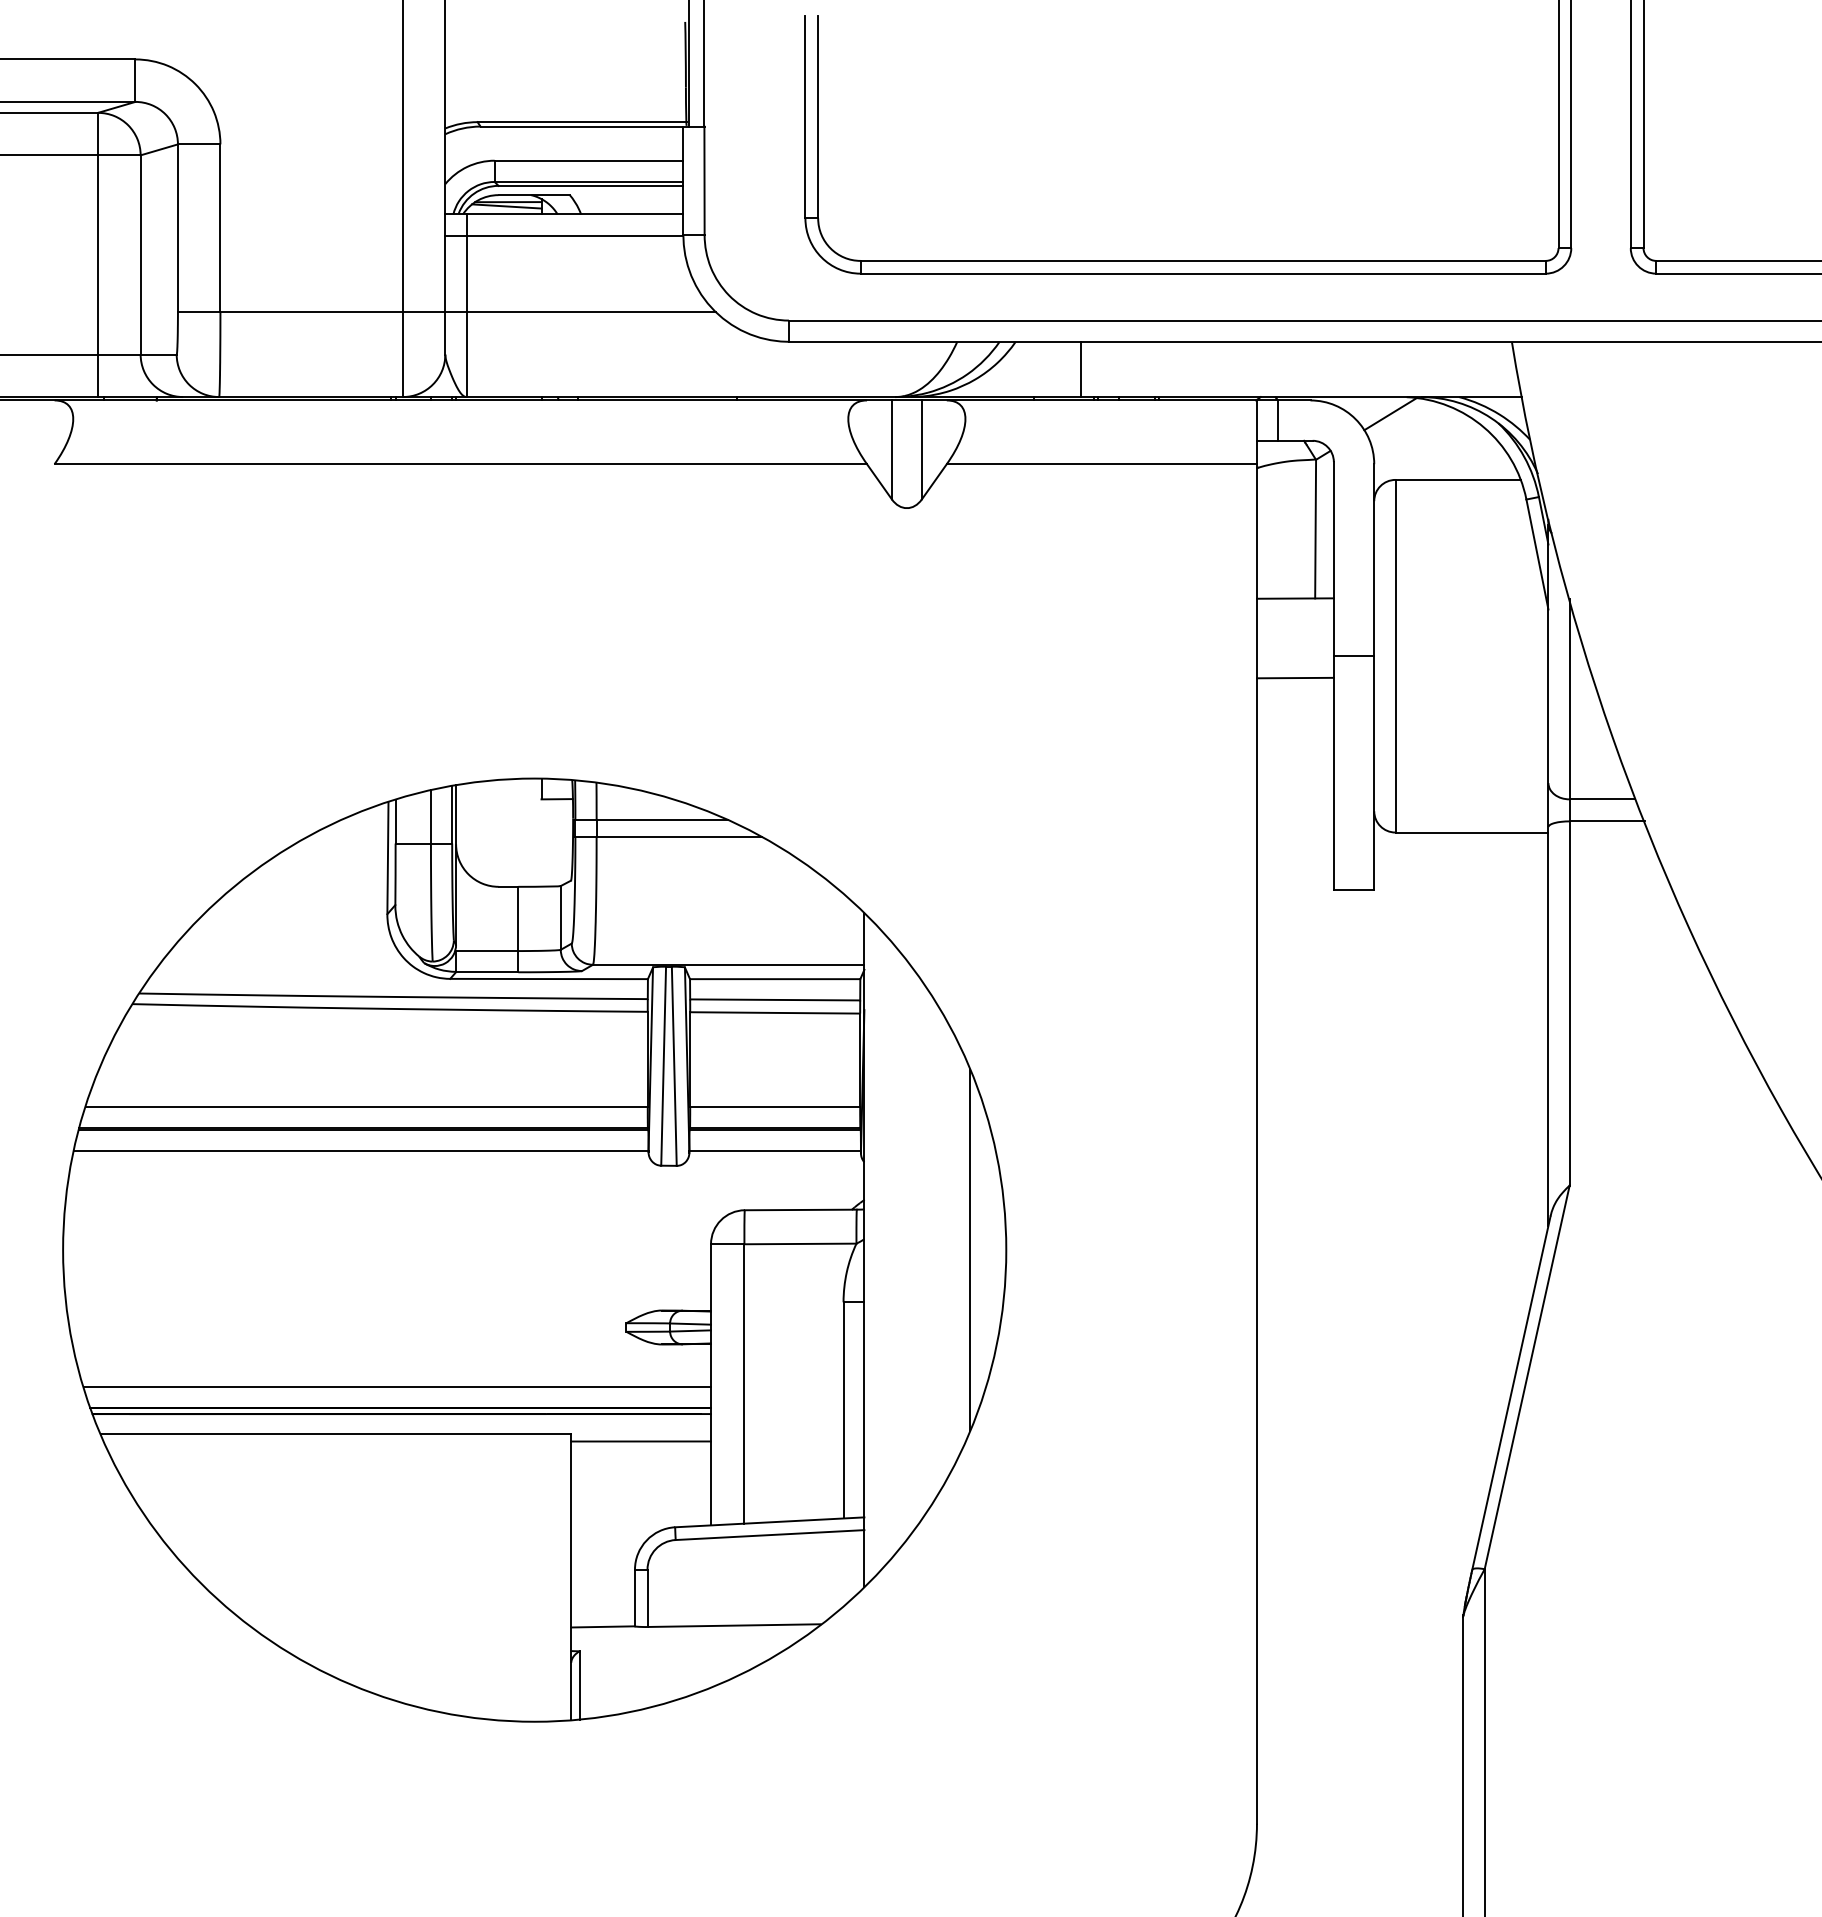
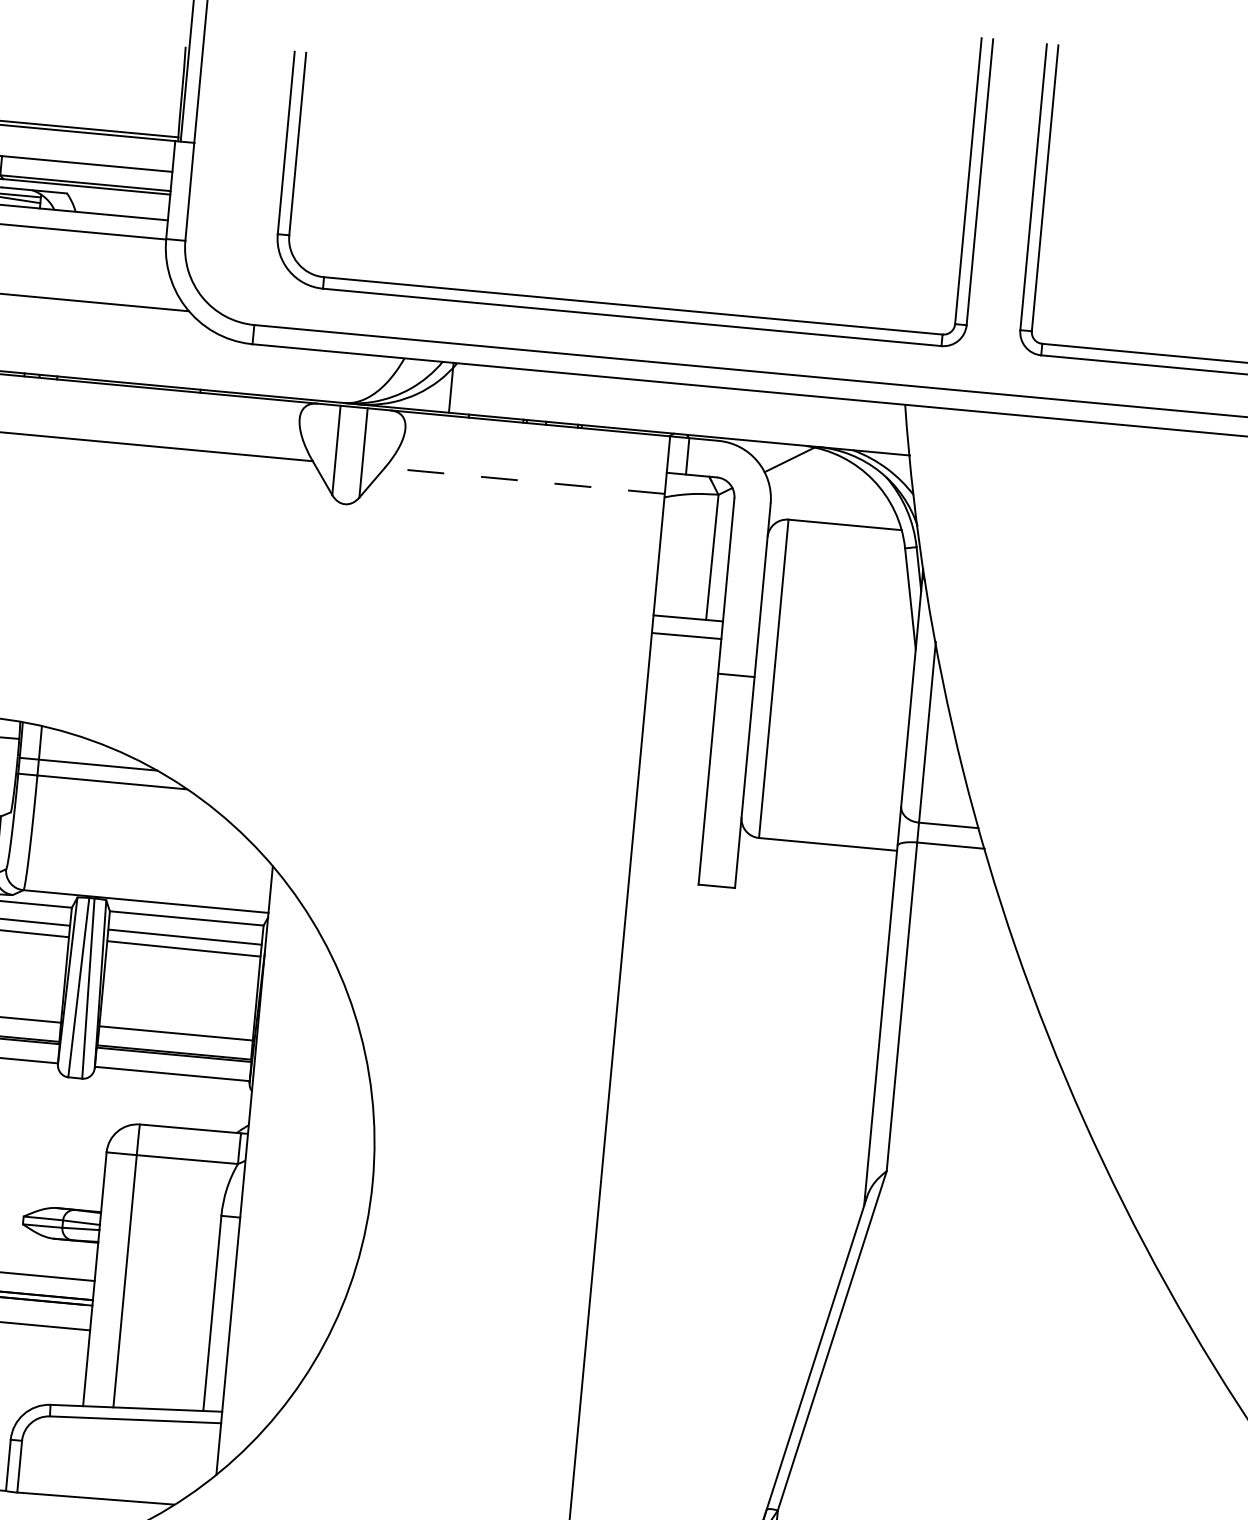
line: (1080, 369) -> (451, 387), moved
line: (1101, 464) -> (524, 481), solid -> dashed
line: (1294, 677) -> (685, 635), moved
line: (970, 1249) -> (340, 1178), removed

